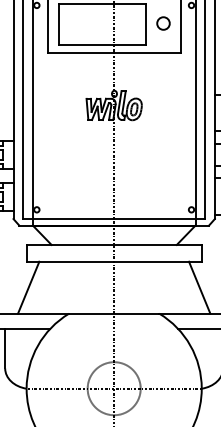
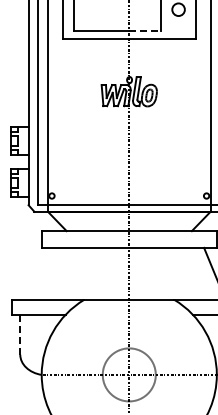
line: (130, 44) -> (145, 30), solid -> dashed
line: (28, 287) -> (43, 273), removed
line: (5, 348) -> (20, 334), solid -> dashed

